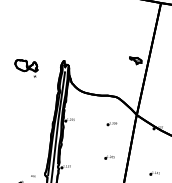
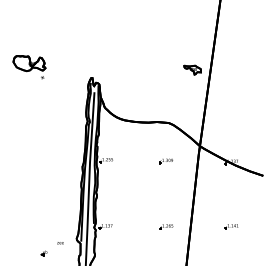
part: (26, 68) -> (29, 67), moved
part: (109, 157) -> (166, 226), moved

